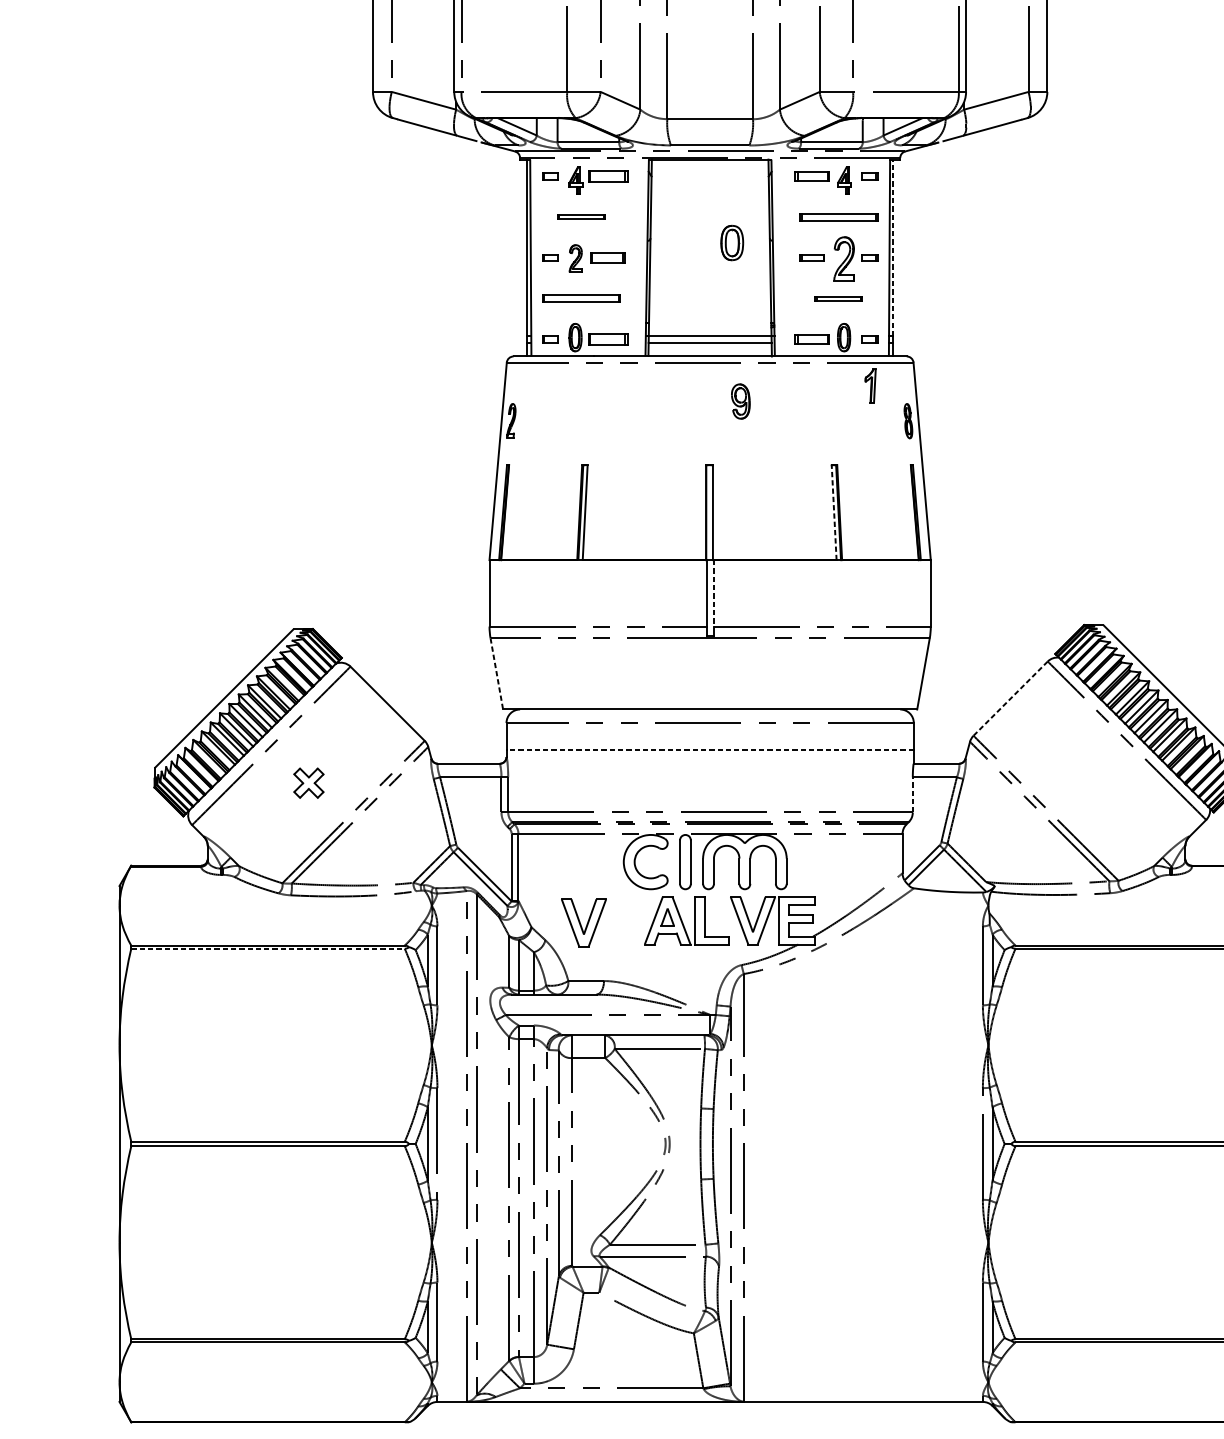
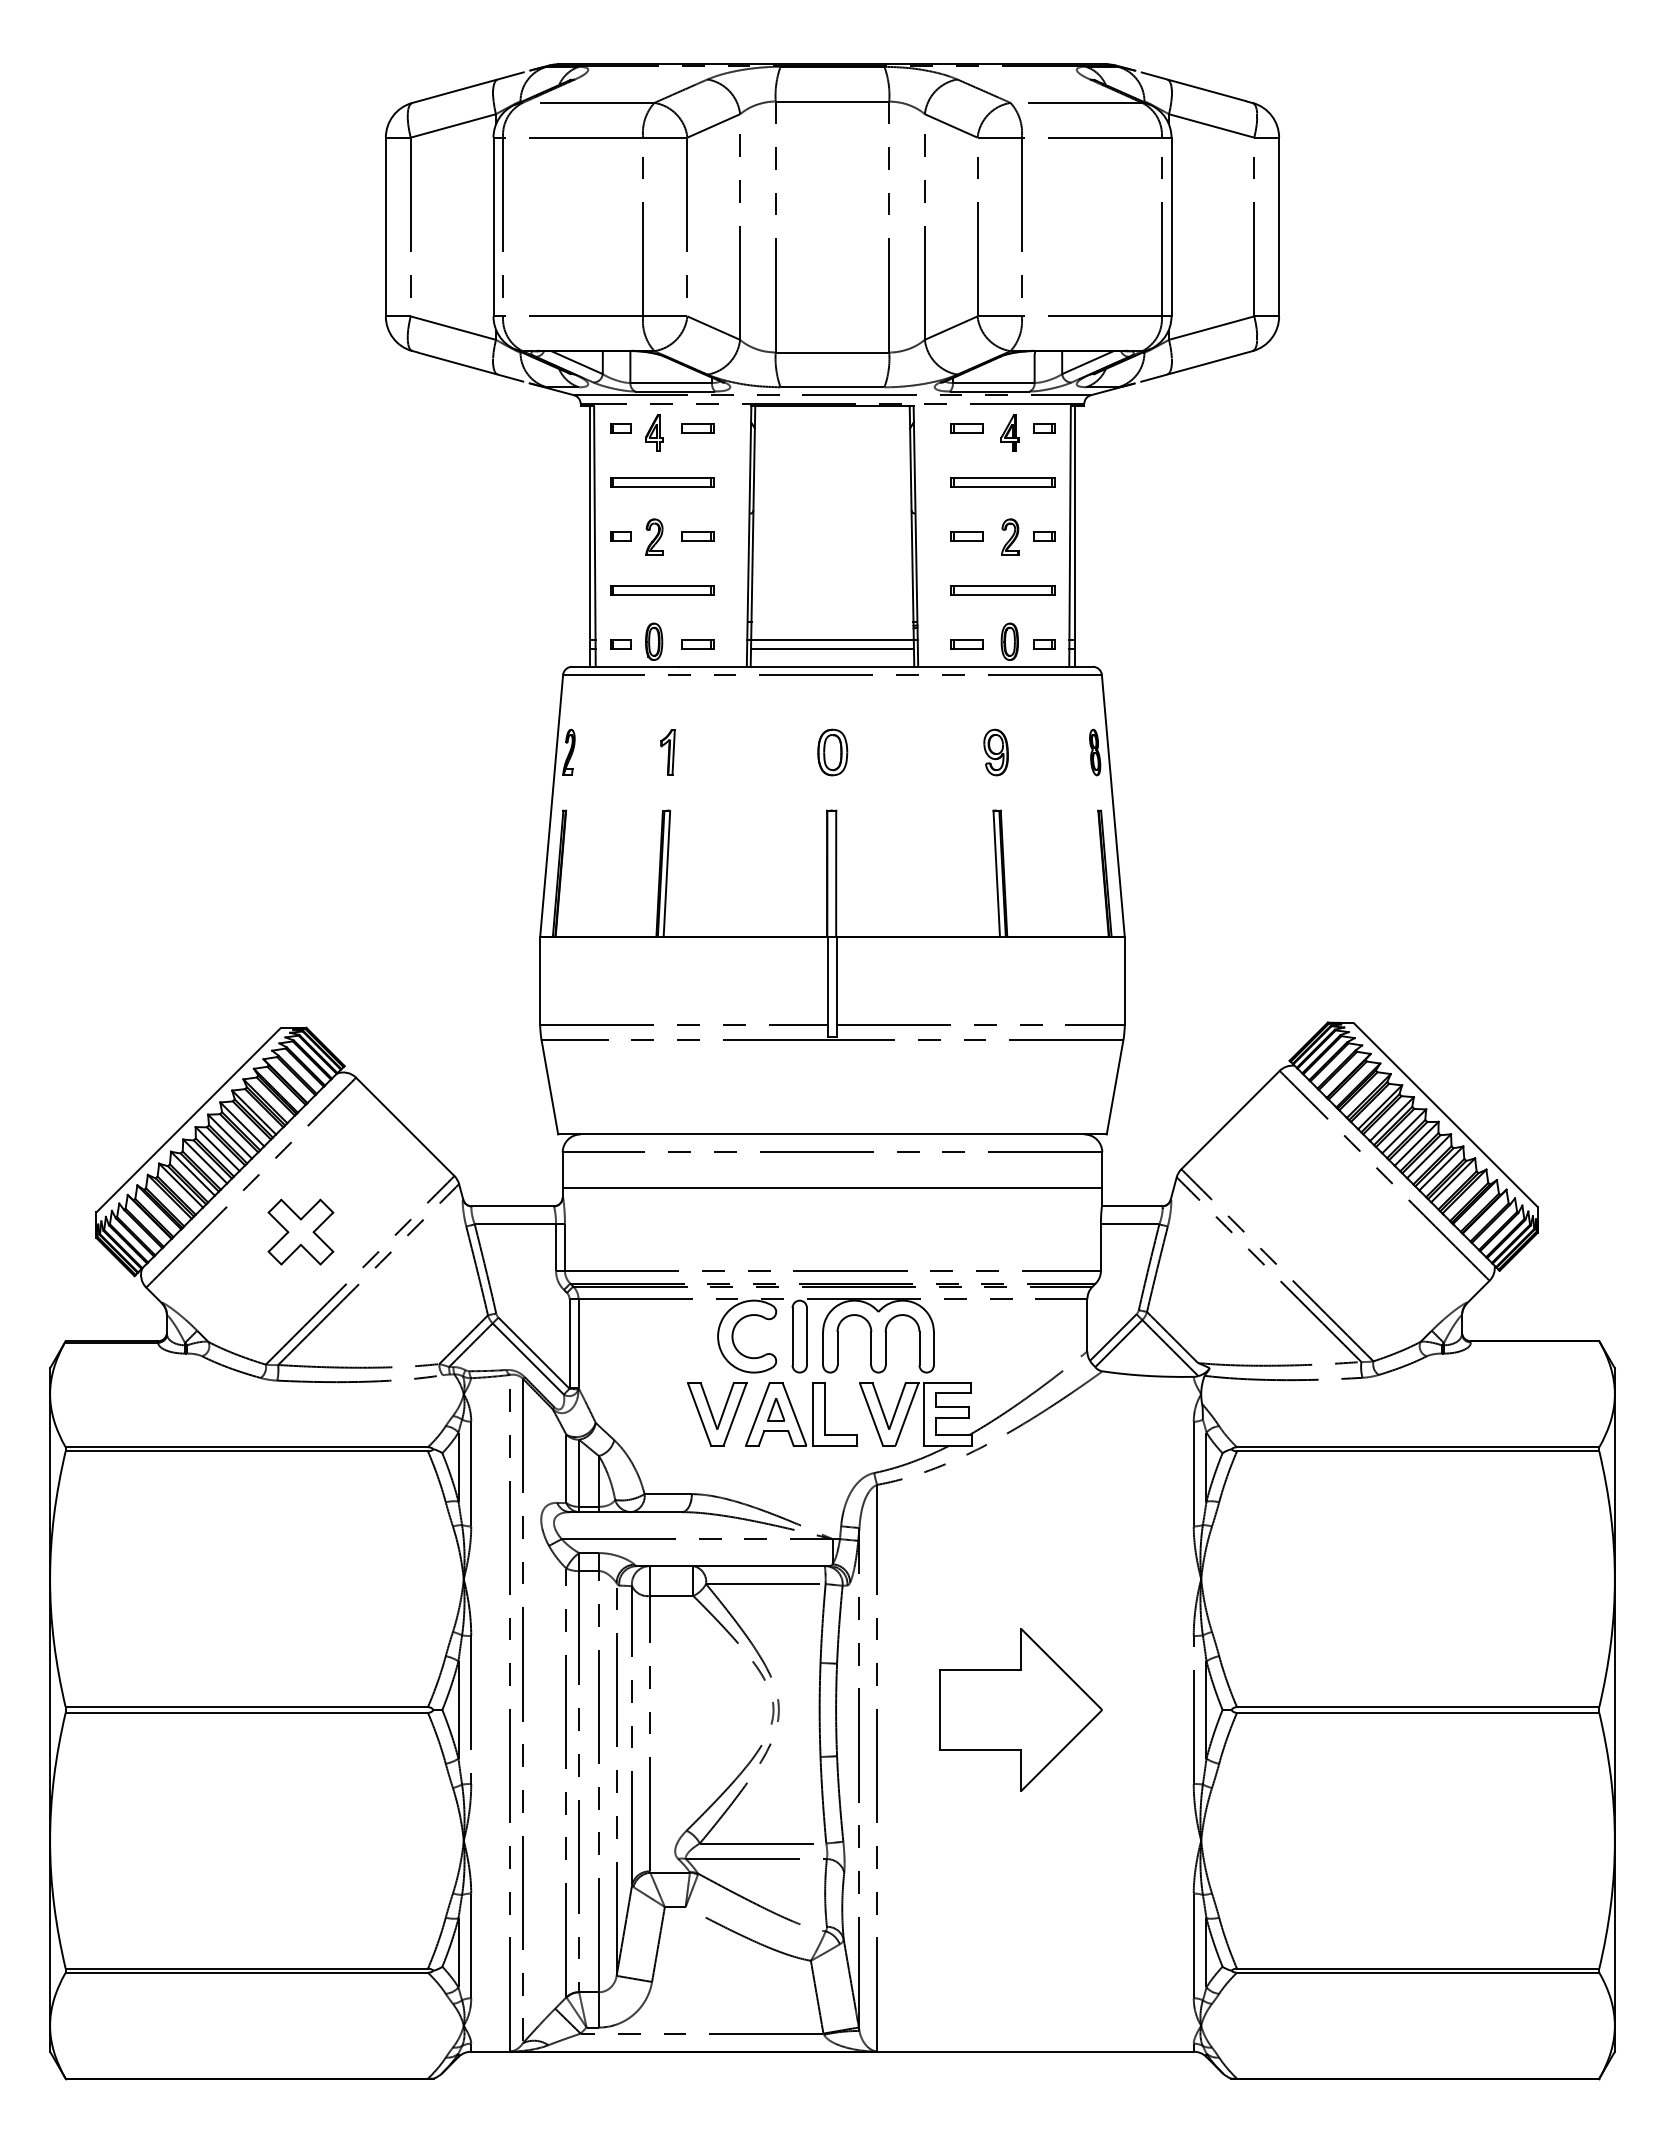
part: (608, 176) -> (697, 428), size x0.62
part: (811, 176) -> (966, 428), size x0.71
part: (581, 217) -> (662, 482), size x1.67
part: (732, 243) -> (832, 752), moved
line: (893, 247) -> (1075, 522), dashed -> solid
part: (608, 258) -> (697, 536), size x0.71
part: (844, 258) -> (1010, 536), size x0.62
part: (838, 298) -> (1002, 590), size x1.67
part: (608, 339) -> (697, 644), size x0.62
part: (811, 339) -> (966, 644), size x0.71
part: (870, 386) -> (667, 752), moved
part: (740, 401) -> (995, 752), moved
line: (833, 512) -> (996, 873), dashed -> solid
line: (713, 593) -> (836, 980), dashed -> solid
line: (496, 674) -> (549, 1087), dashed -> solid
line: (1010, 698) -> (1230, 1120), dashed -> solid
line: (710, 750) -> (832, 1188), dashed -> solid
part: (308, 782) -> (300, 1231), size x1.67
line: (912, 794) -> (1100, 1247), dashed -> solid
part: (584, 923) -> (717, 1414), moved
line: (268, 948) -> (247, 1451), dashed -> solid
part: (852, 1143) -> (1020, 1709), added

